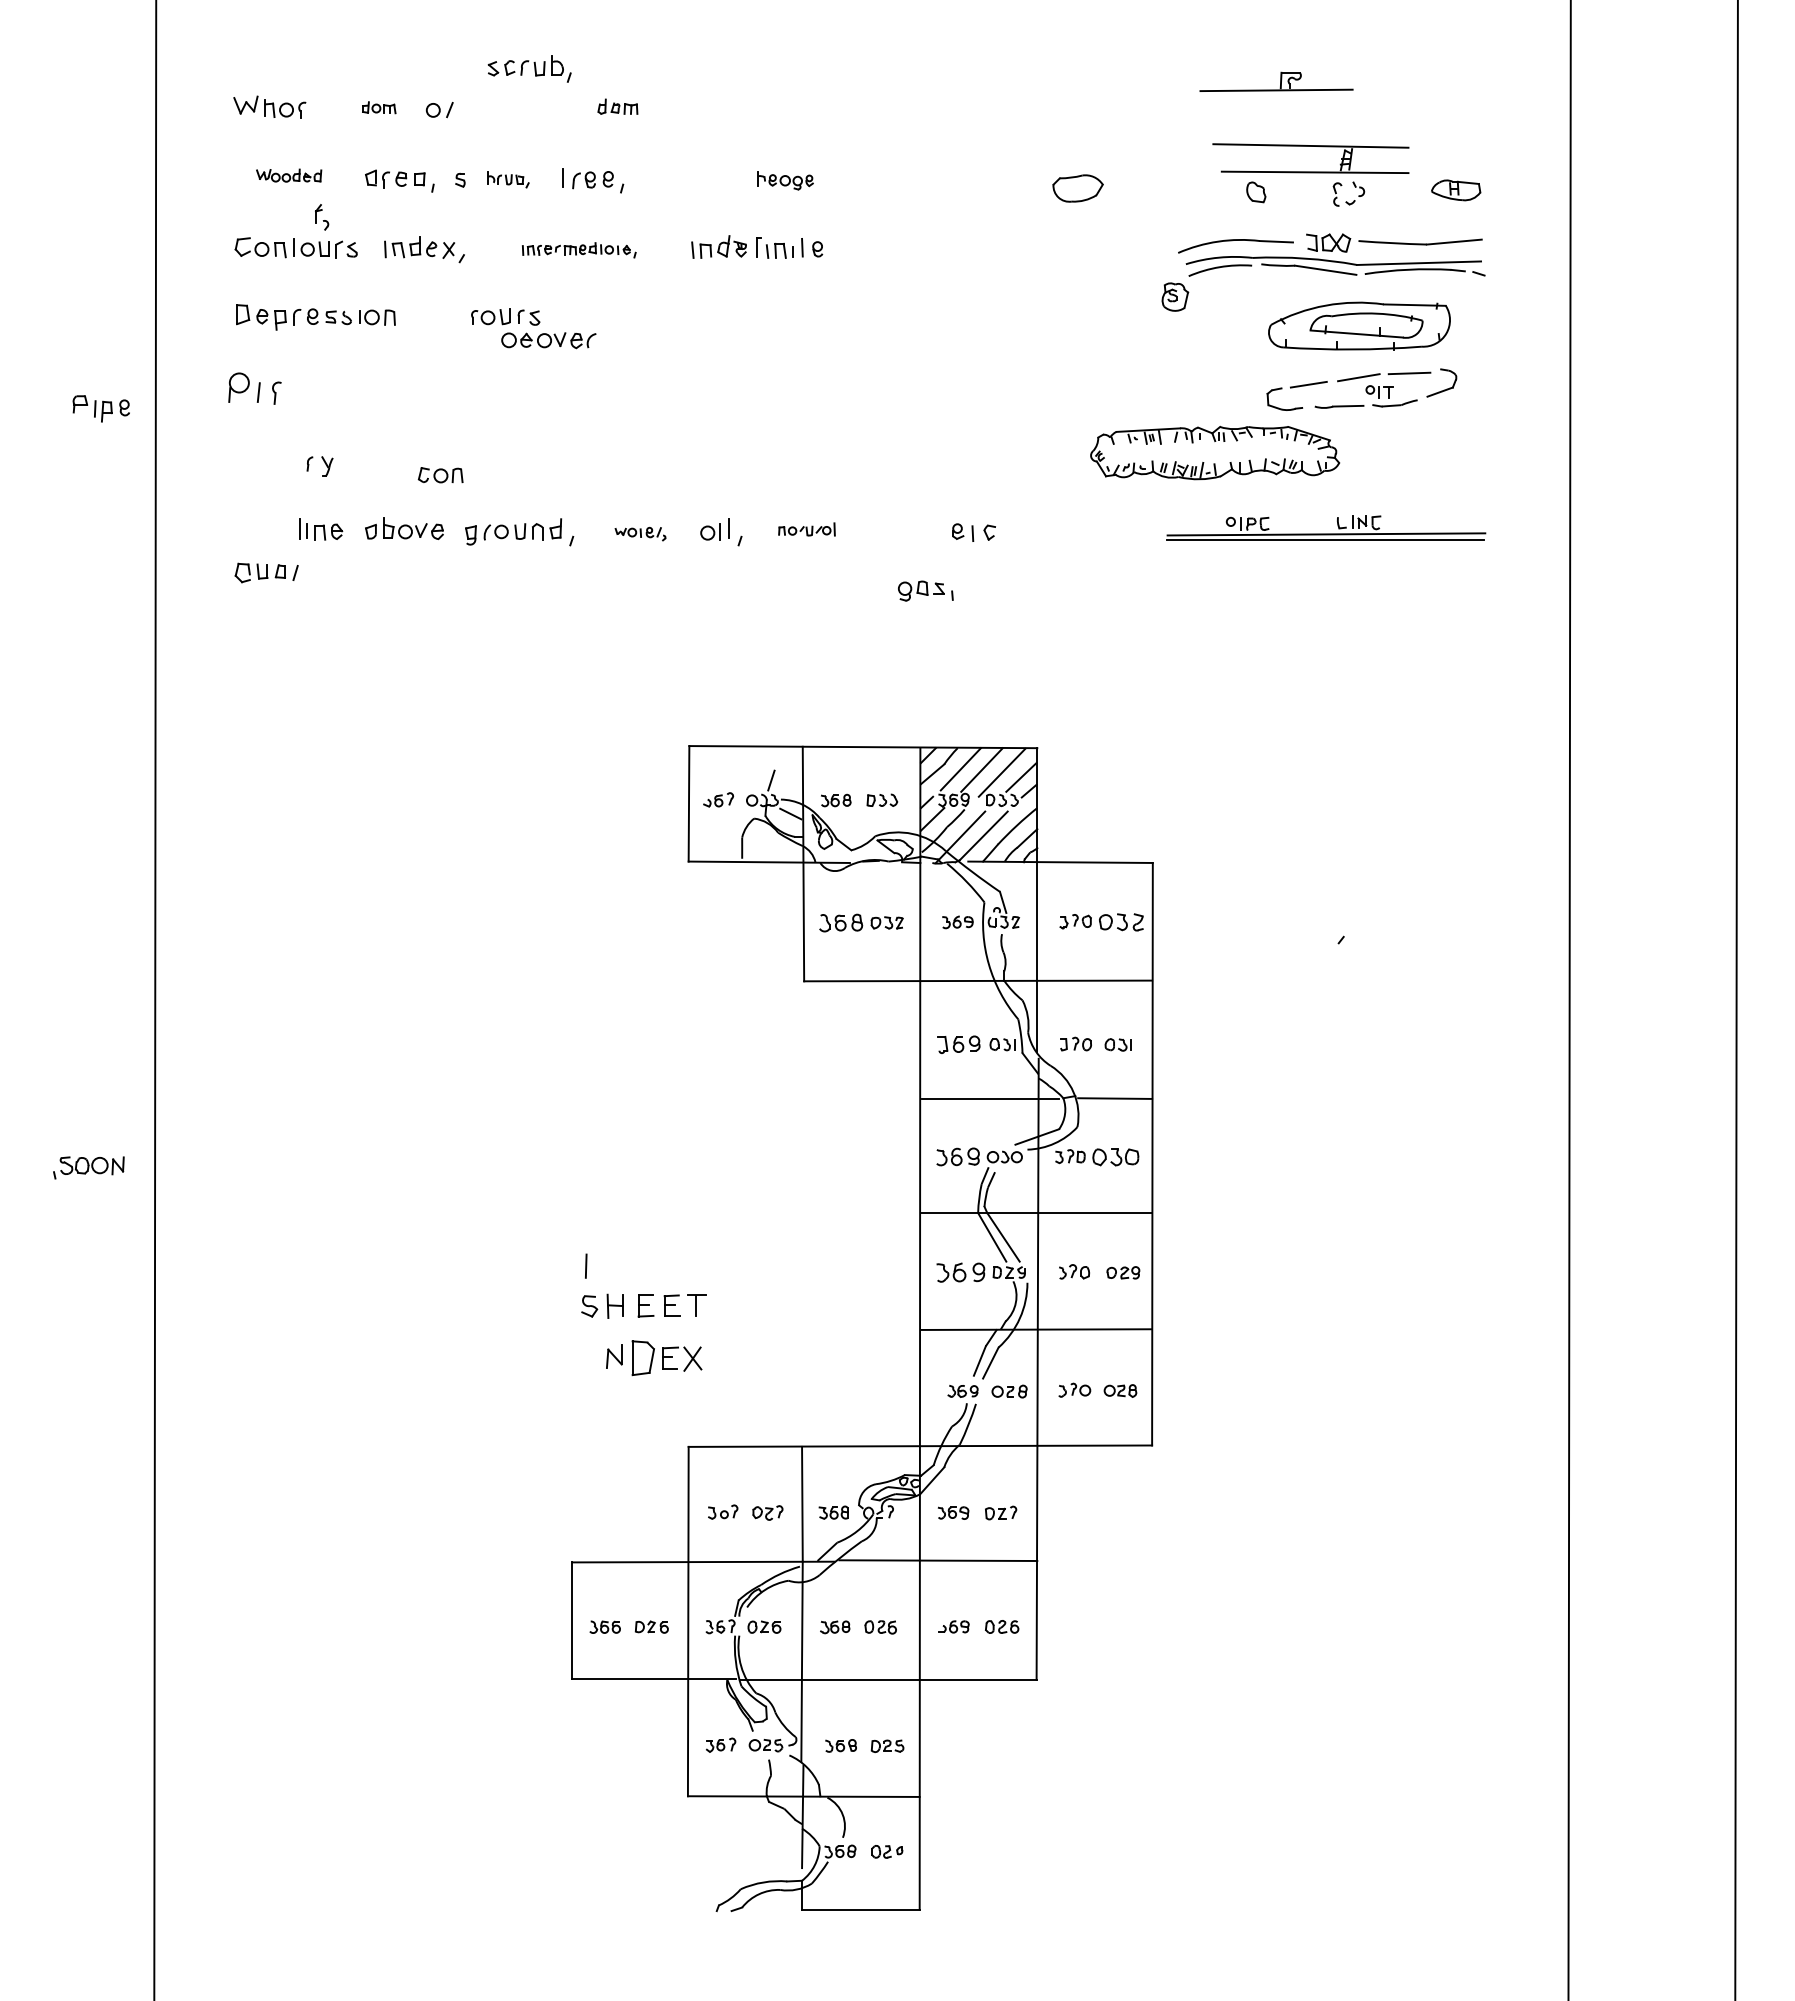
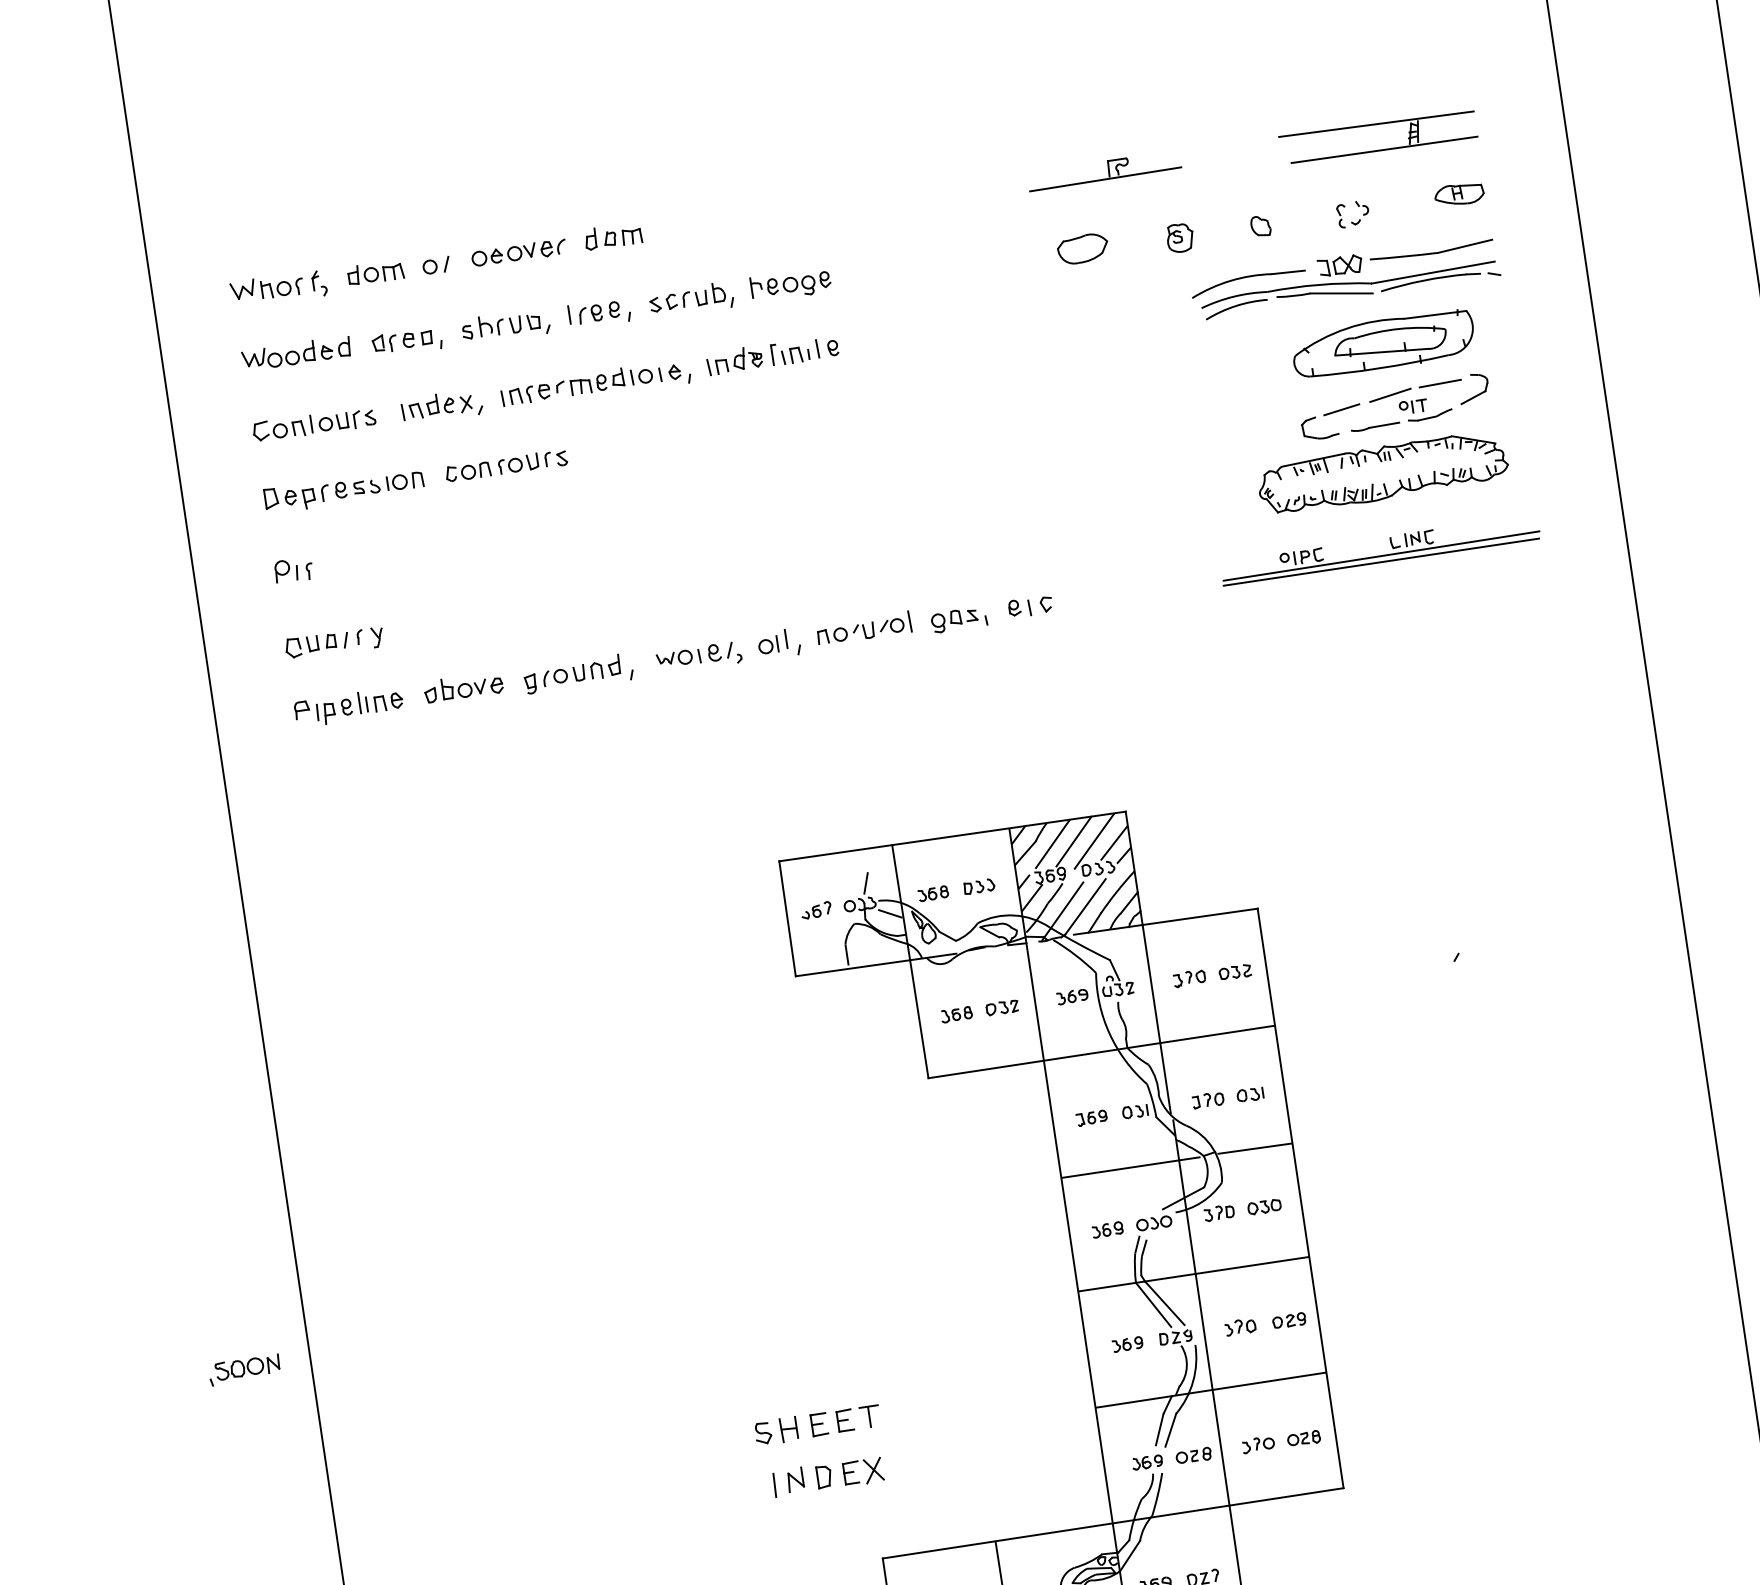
part: (529, 68) -> (691, 299), moved
part: (1276, 81) -> (1104, 170), moved
part: (617, 106) -> (612, 235), size x1.43
part: (379, 107) -> (376, 272), size x1.67
part: (1310, 146) -> (1376, 124), moved
part: (288, 175) -> (295, 353), size x1.67
part: (508, 179) -> (515, 324), size x1.67
part: (785, 180) -> (790, 284), size x1.43
part: (322, 217) -> (319, 283), moved
part: (579, 250) -> (596, 384), size x1.67
part: (1175, 296) -> (1180, 237), moved
part: (548, 340) -> (518, 252), moved
part: (254, 388) -> (293, 570), size x0.71
part: (100, 408) -> (322, 711), moved
part: (1215, 452) -> (1383, 472), moved
part: (440, 475) -> (468, 472), moved
part: (806, 529) -> (863, 628), size x1.67
part: (640, 533) -> (699, 657), size x1.67
part: (266, 572) -> (316, 644), moved
part: (925, 590) -> (958, 619), moved
part: (1121, 921) -> (1235, 971), size x0.71
part: (841, 922) -> (956, 1014), size x0.71
part: (958, 1044) -> (1091, 1118), size x0.71
part: (957, 1156) -> (1107, 1229), size x0.71
part: (1115, 1157) -> (1264, 1207), size x0.71
line: (586, 1265) -> (775, 1484), moved
part: (960, 1271) -> (1127, 1343), size x0.62
part: (642, 1357) -> (823, 1476), size x0.62

